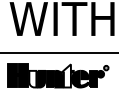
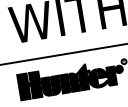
fill: (67, 75) -> (83, 76), added
fill: (32, 78) -> (46, 86), added

